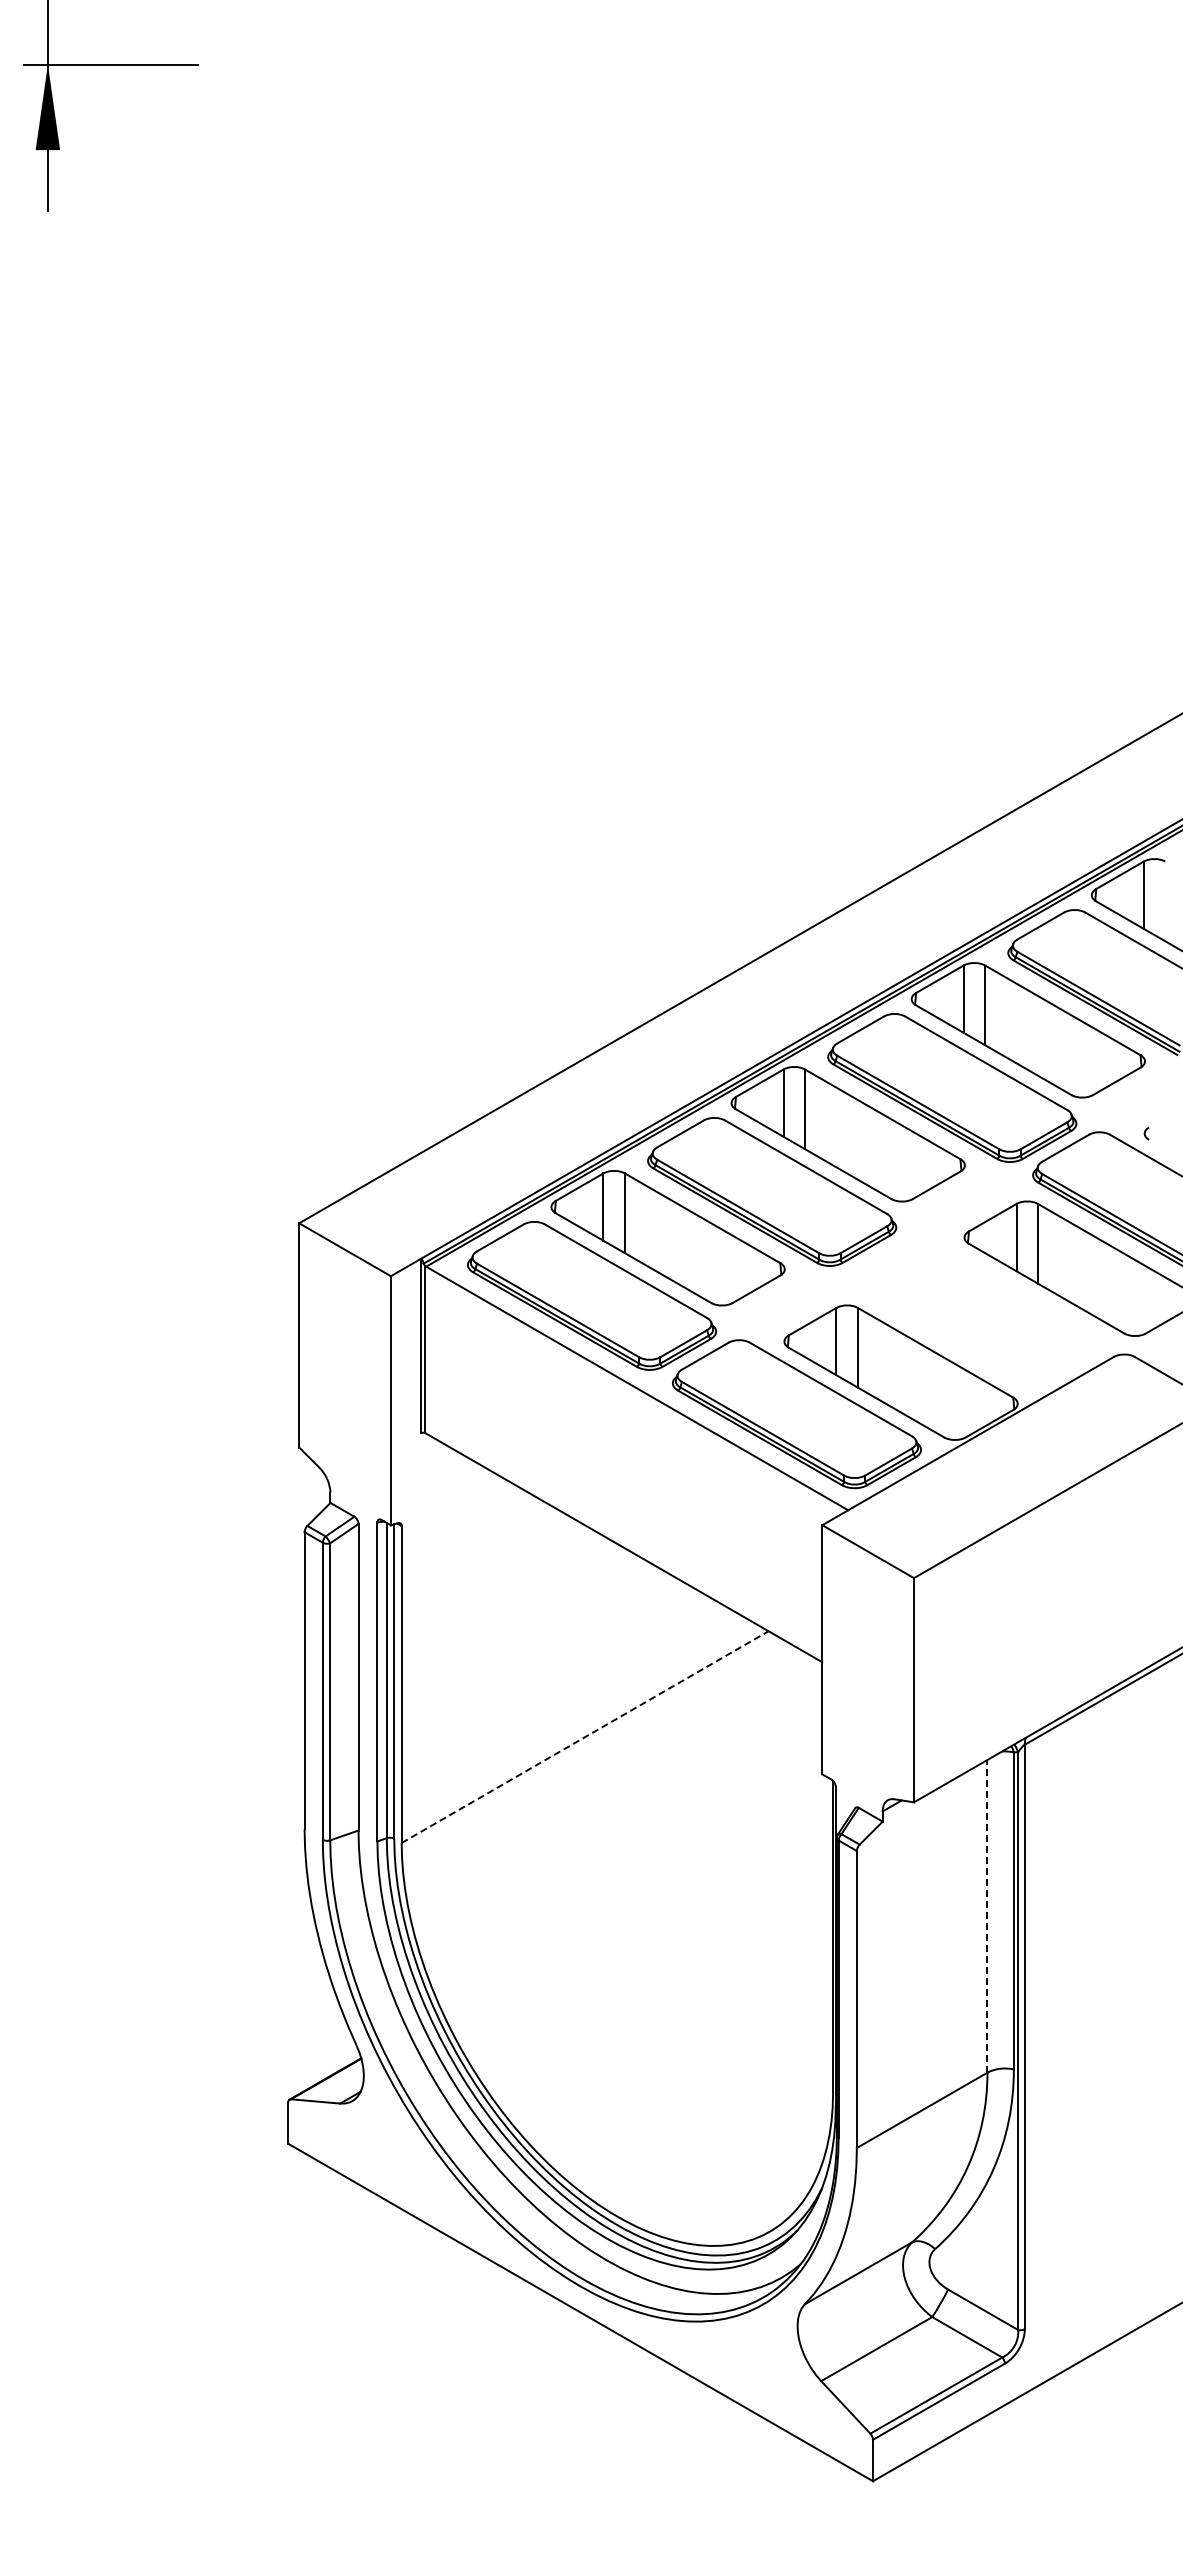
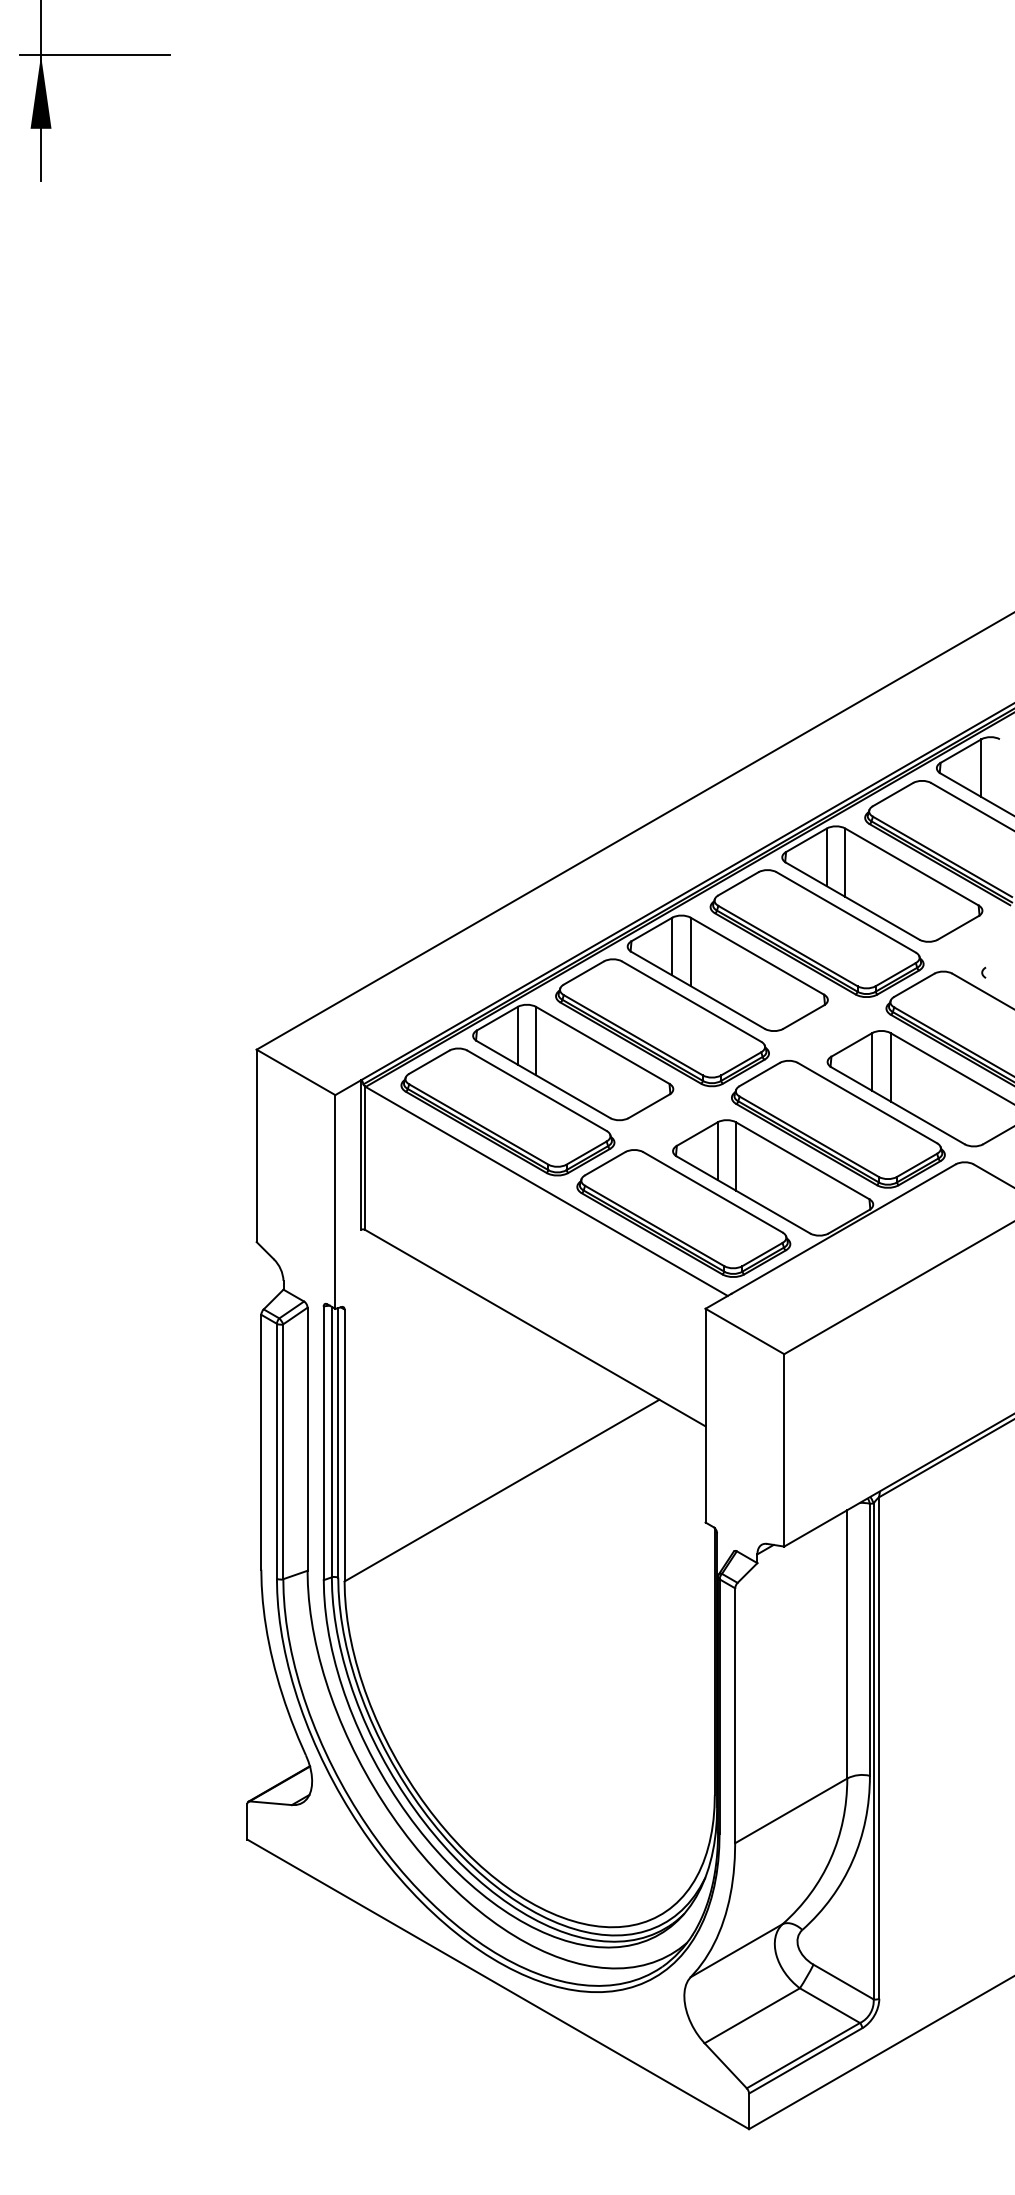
part: (977, 1310) -> (838, 1124), added
line: (585, 1737) -> (502, 1490), dashed -> solid
line: (987, 1915) -> (847, 1643), dashed -> solid

